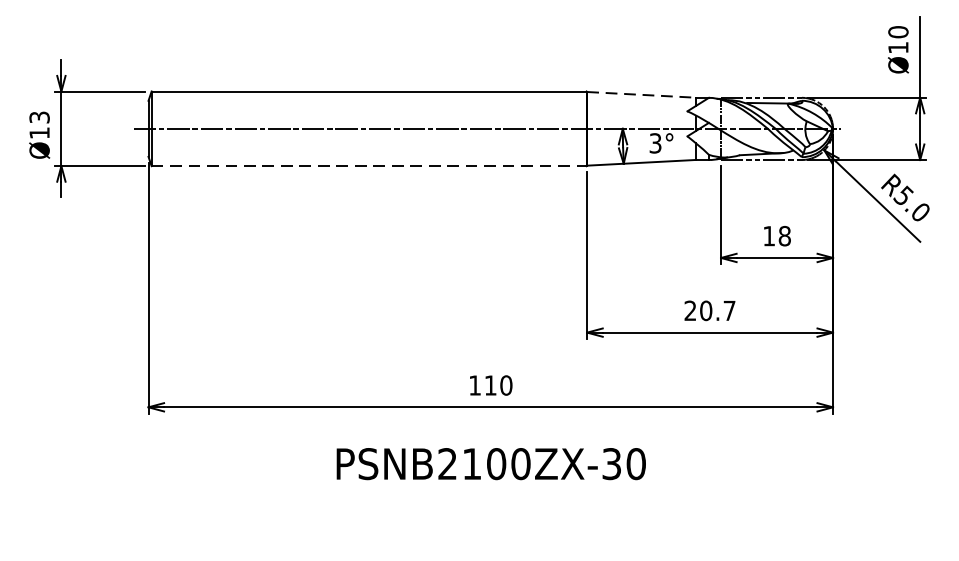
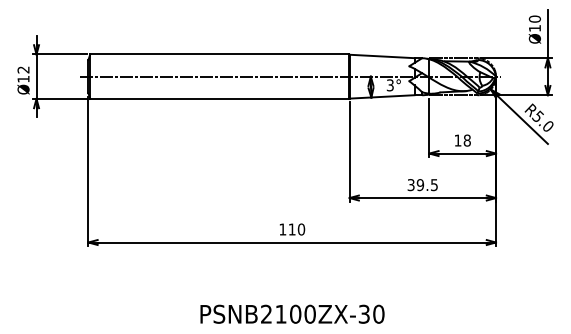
line: (642, 94) -> (382, 56), dashed -> solid
text: (39, 116) -> (23, 69), Ø13 -> Ø12
line: (368, 165) -> (219, 98), dashed -> solid
text: (709, 311) -> (422, 185), 20.7 -> 39.5
text: (491, 462) -> (292, 313), moved

